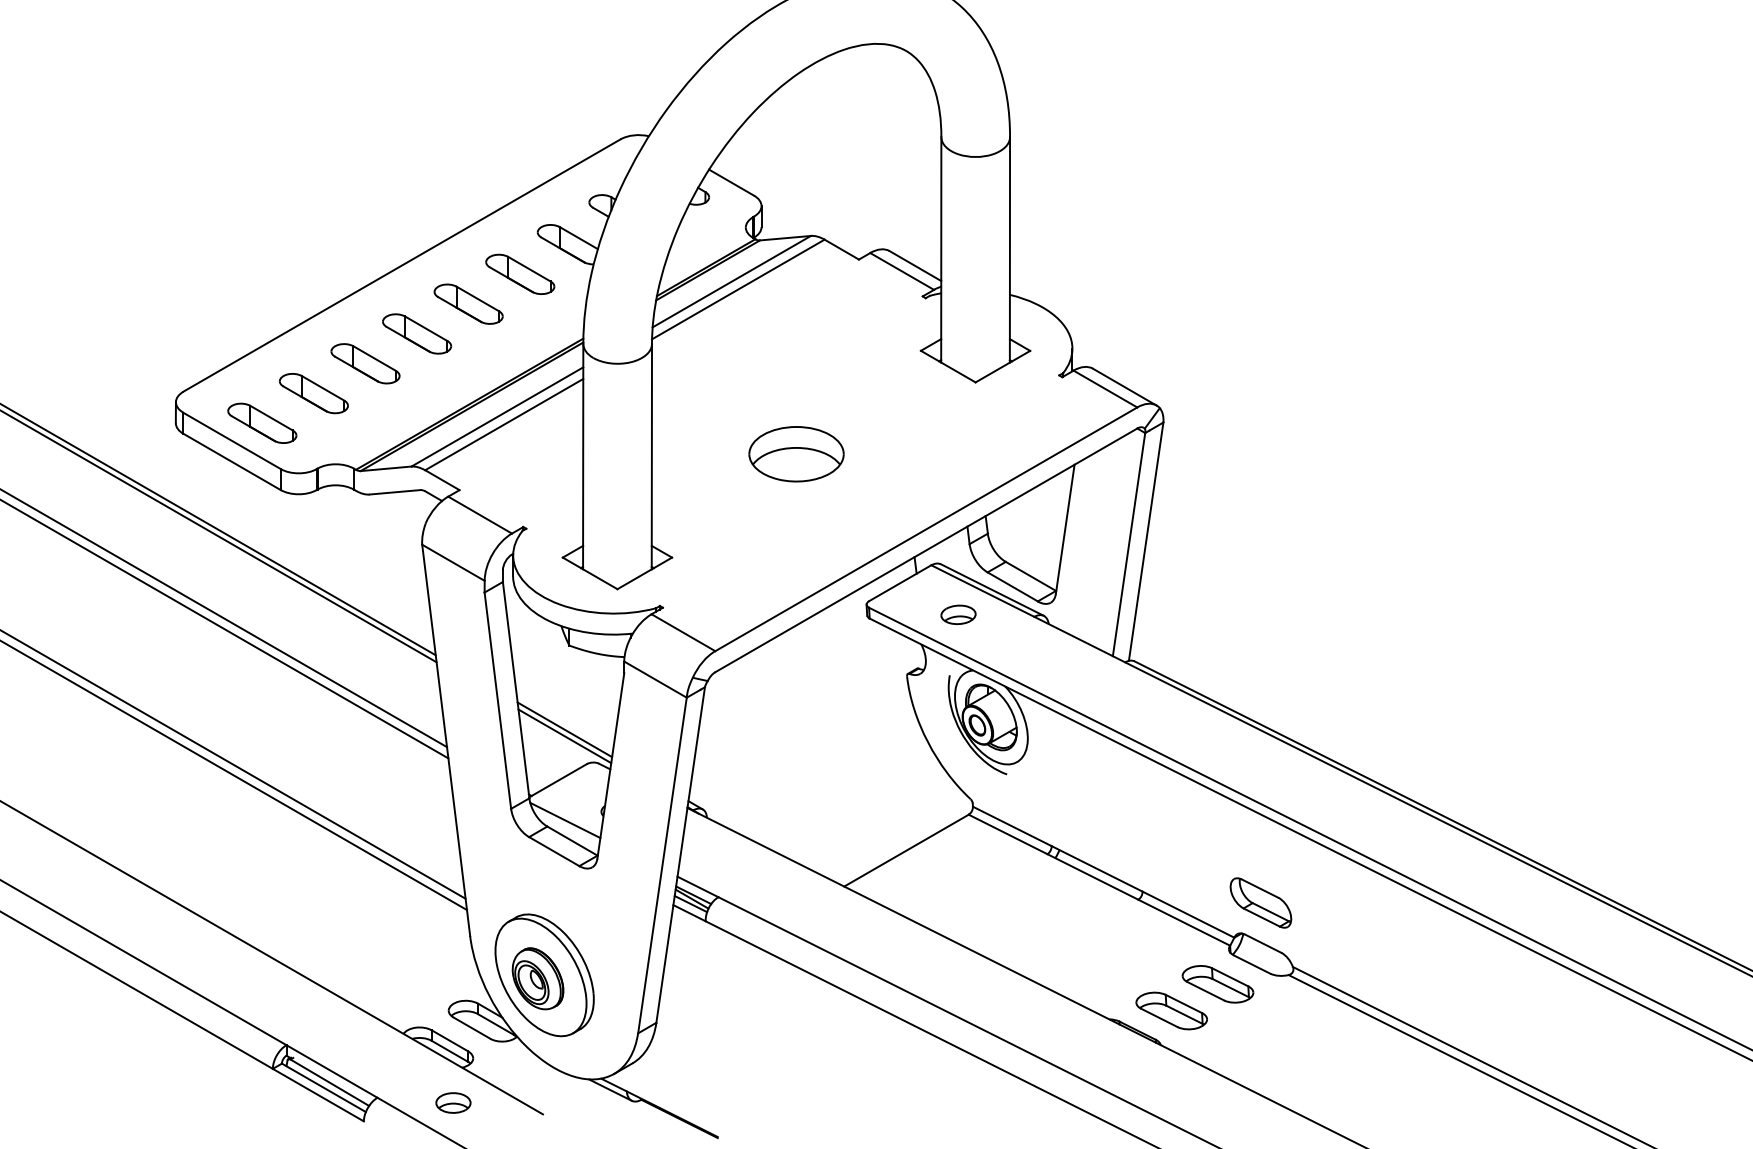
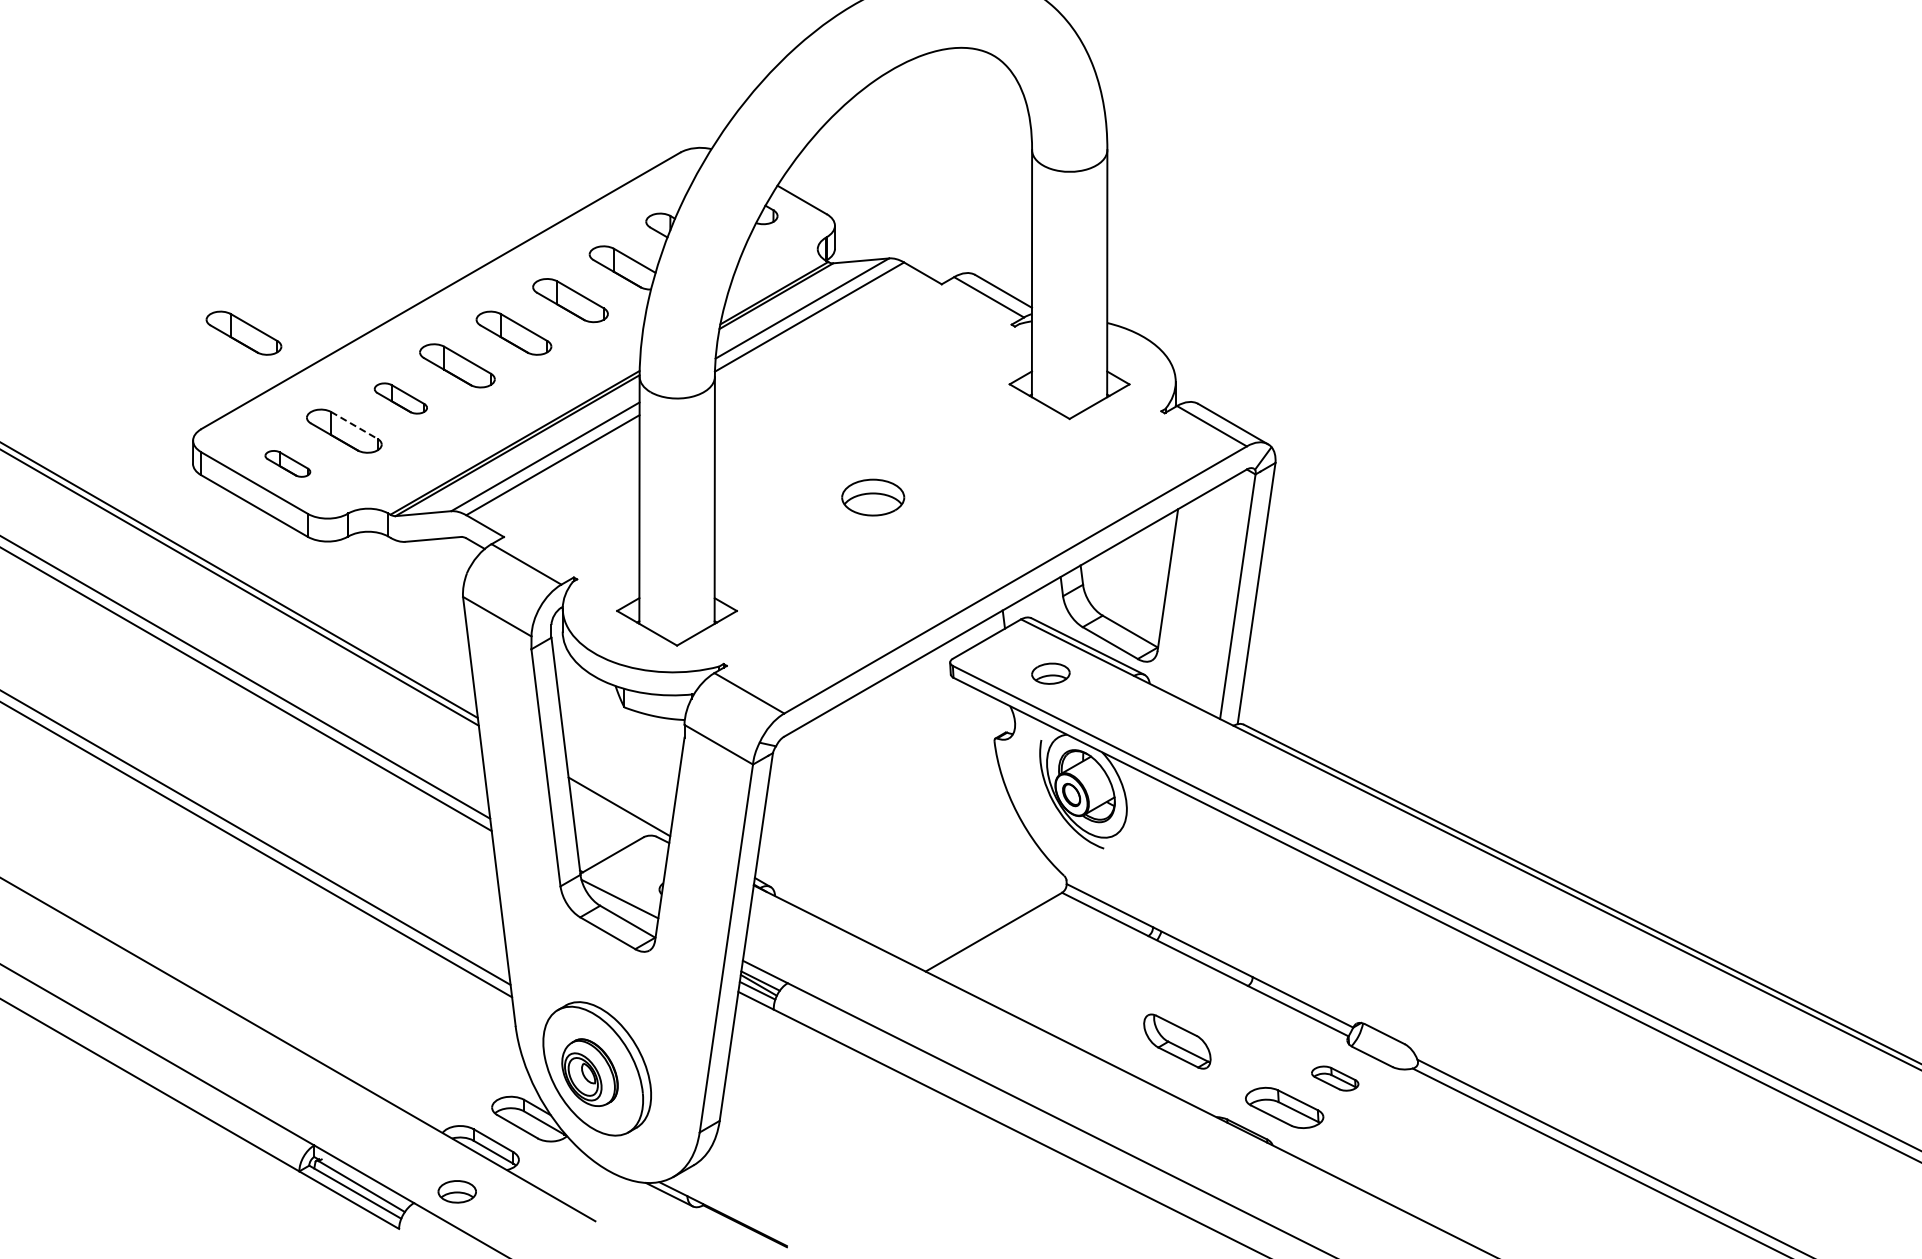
part: (221, 303) -> (243, 332), added
part: (365, 363) -> (400, 398), size x0.7
line: (323, 388) -> (354, 425), solid -> dashed
part: (262, 423) -> (287, 463), size x0.6
part: (795, 454) -> (872, 497), size x0.6
line: (564, 729) -> (619, 799), removed
part: (1261, 902) -> (1177, 1041), moved
part: (1217, 984) -> (1334, 1078), size x0.6
part: (452, 1102) -> (456, 1191), moved

